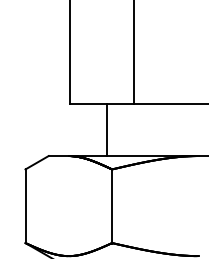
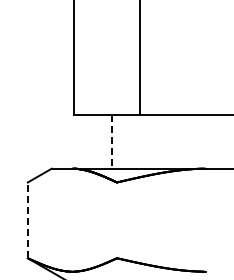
line: (106, 129) -> (111, 141), solid -> dashed
line: (25, 206) -> (27, 220), solid -> dashed
line: (111, 206) -> (116, 220), removed

